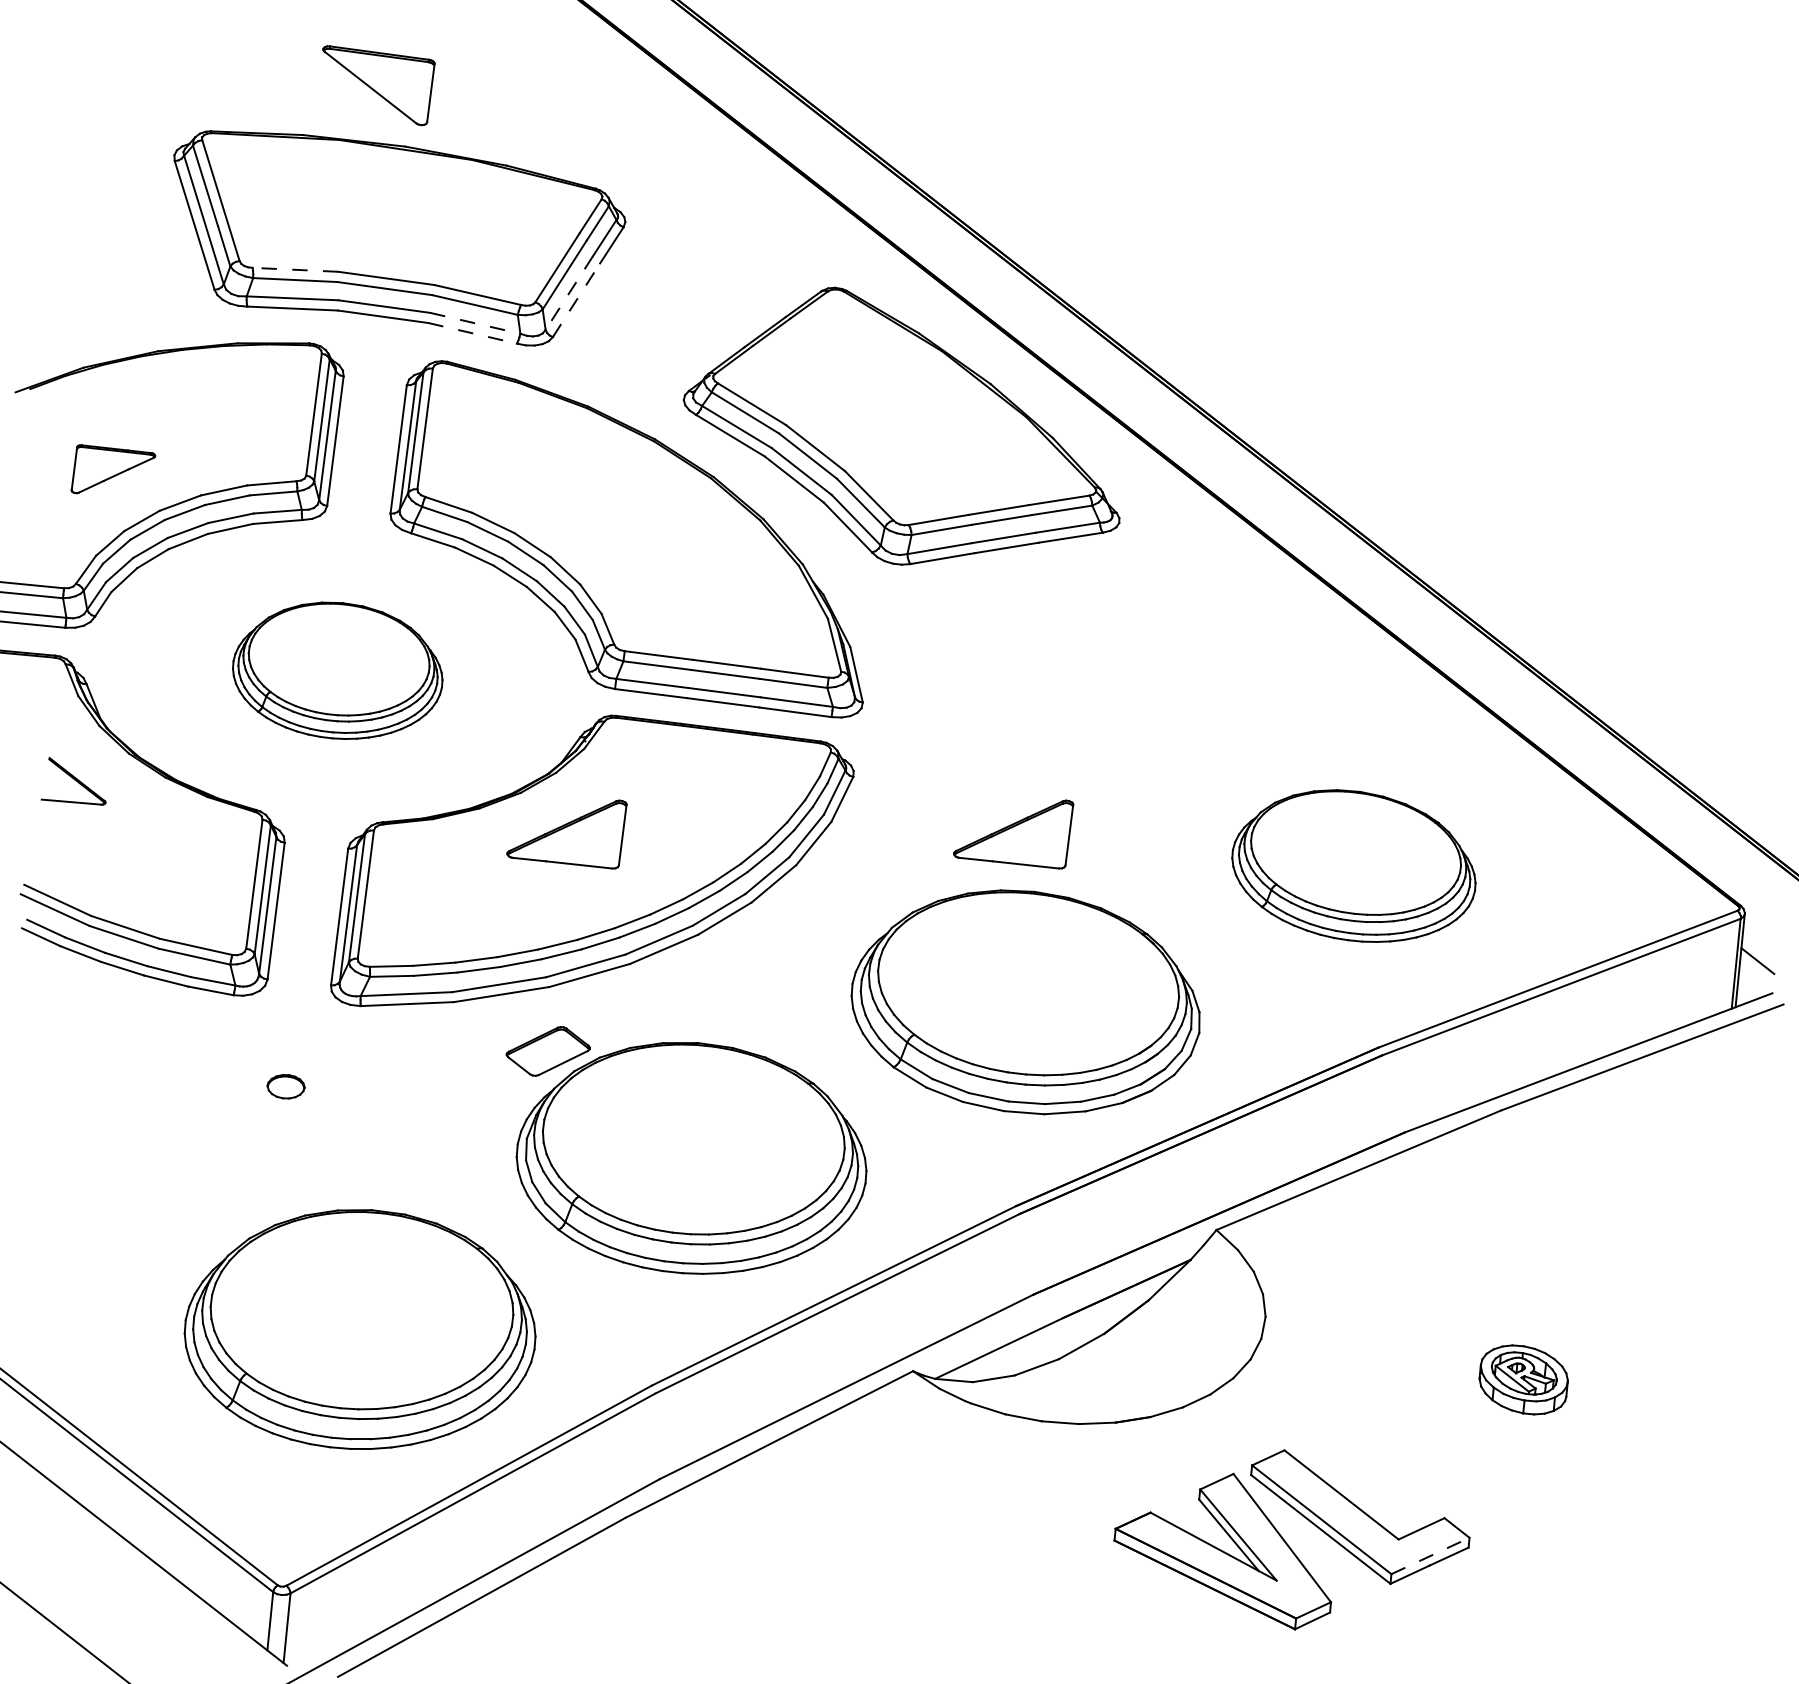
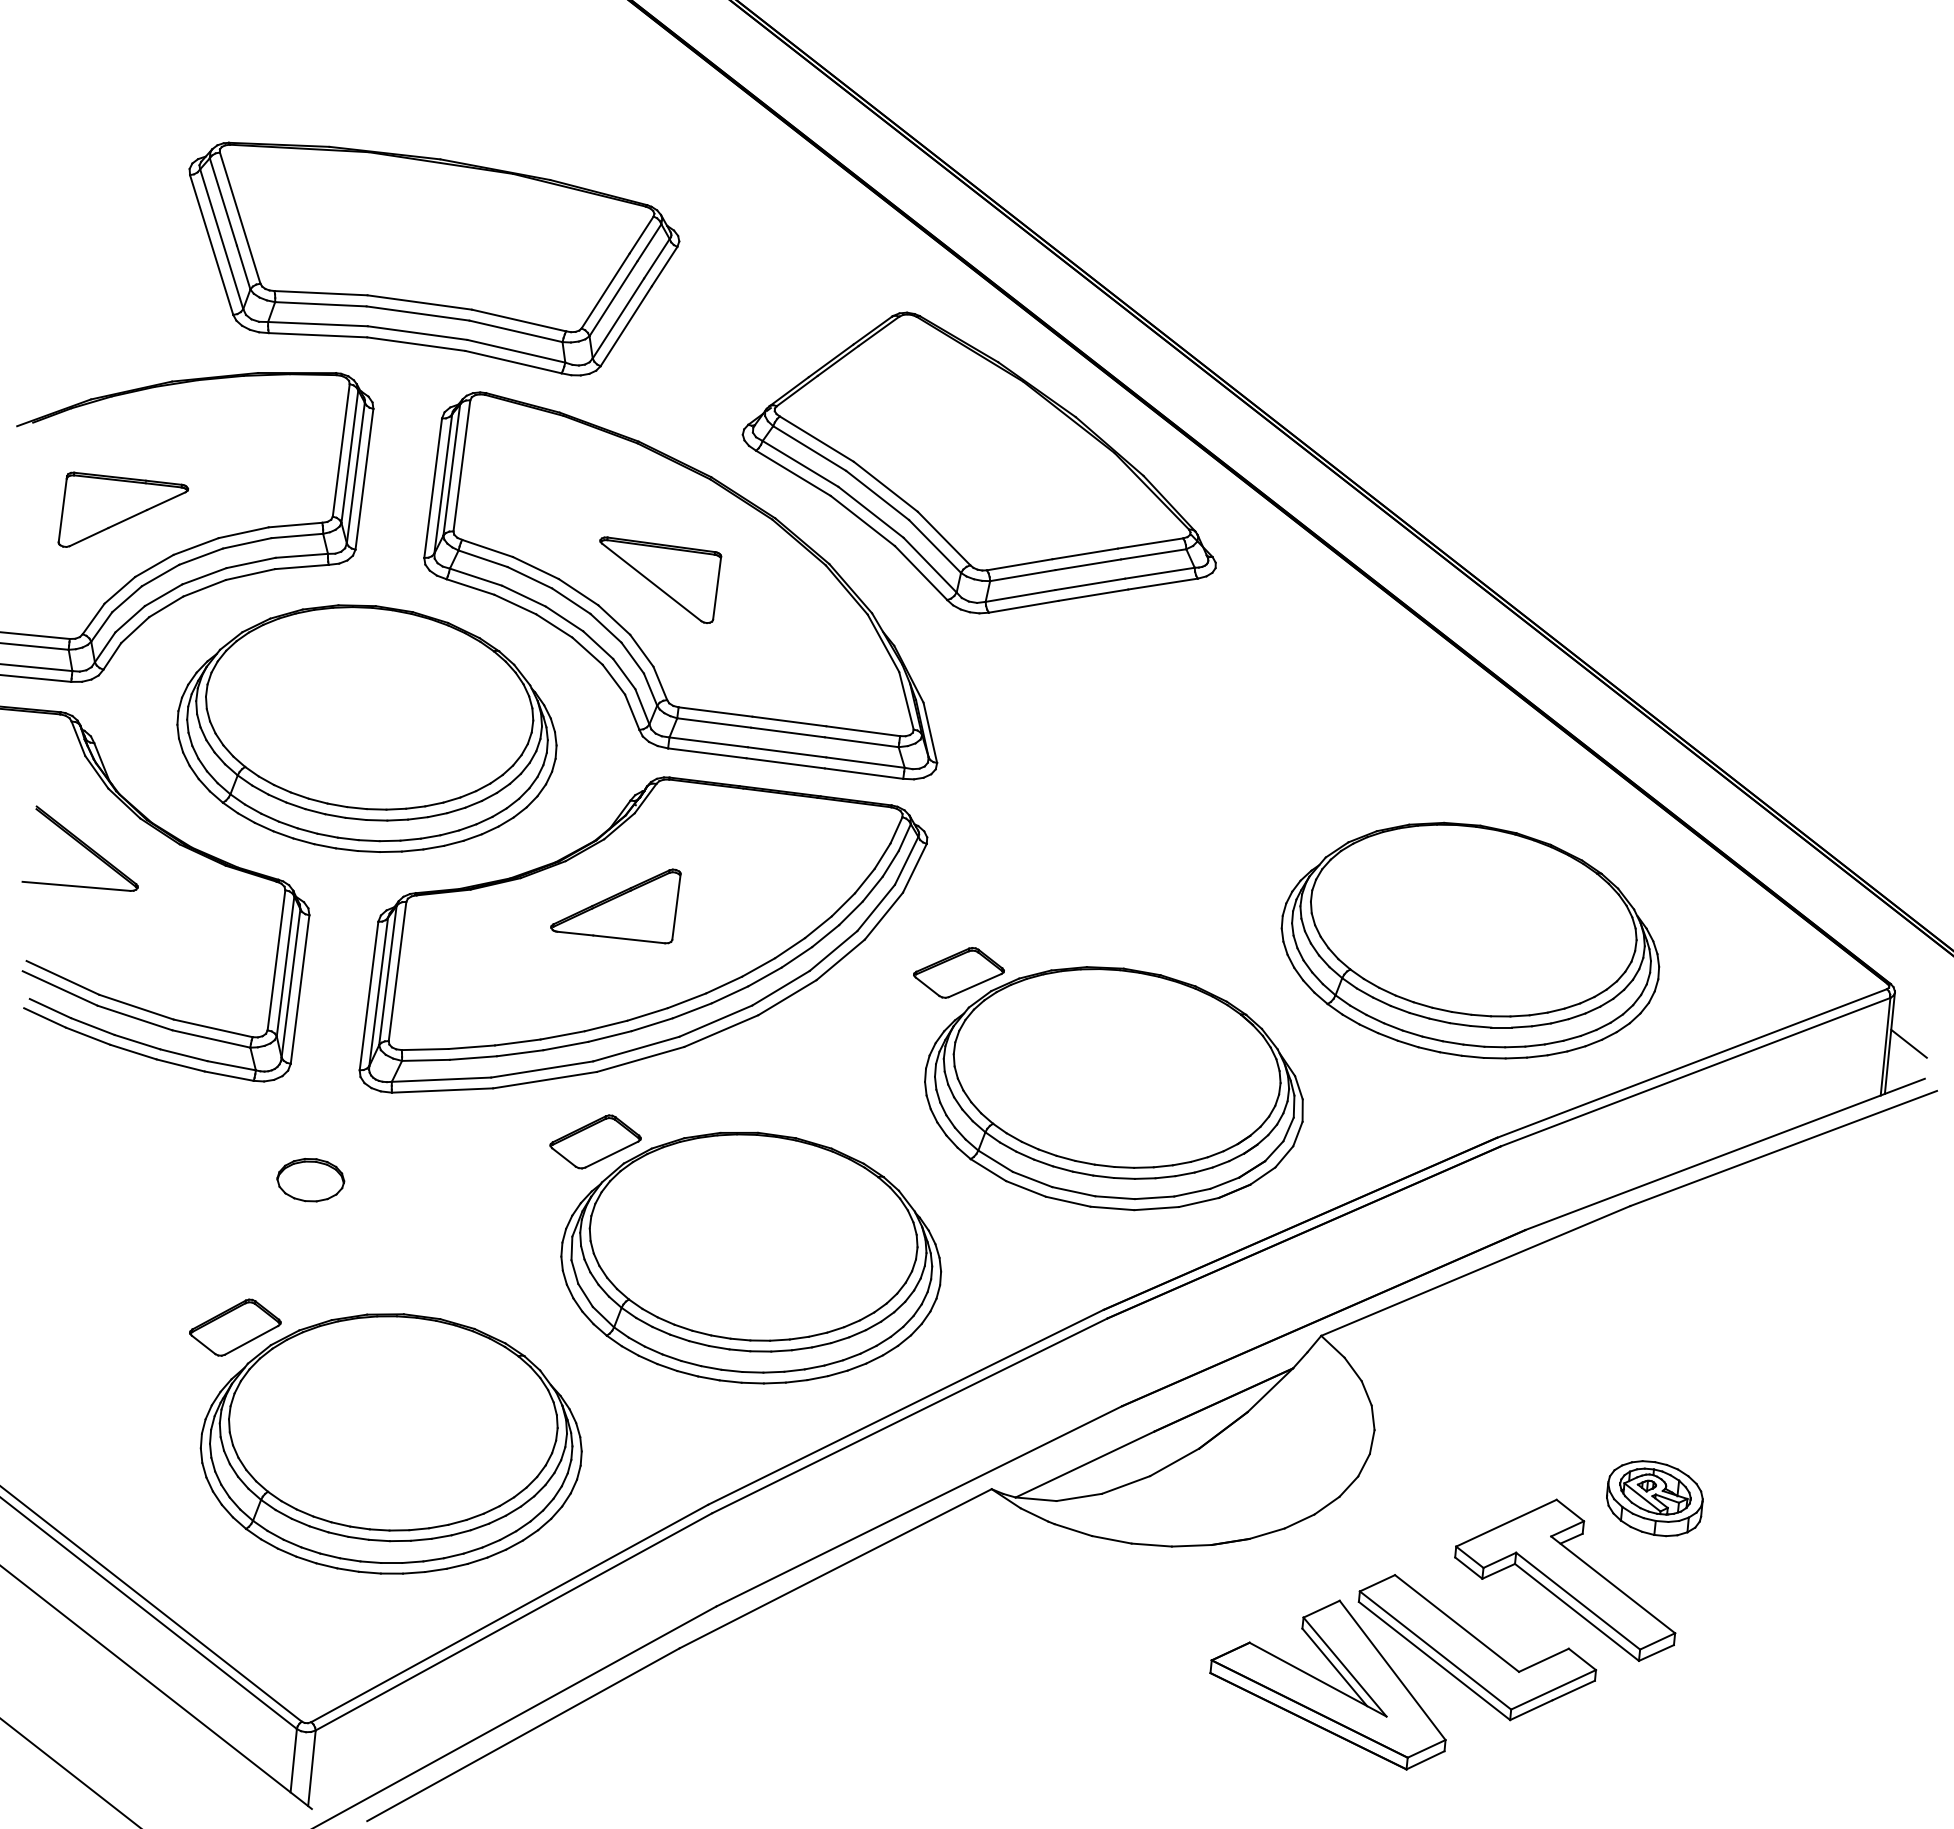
part: (378, 85) -> (660, 579), moved
line: (295, 270) -> (321, 293), dashed -> solid
line: (569, 293) -> (618, 318), dashed -> solid
line: (576, 299) -> (626, 325), dashed -> solid
line: (475, 323) -> (516, 351), dashed -> solid
line: (472, 333) -> (513, 362), dashed -> solid
part: (113, 469) -> (123, 509), size x1.43
part: (337, 670) -> (366, 728), size x1.67
part: (72, 781) -> (79, 848), size x1.67
part: (1013, 834) -> (1100, 906), removed
part: (1353, 865) -> (1470, 940), size x1.43
part: (882, 895) -> (958, 972), added
part: (285, 1086) -> (310, 1180), size x1.67
part: (216, 1222) -> (235, 1327), added
part: (1441, 1454) -> (1565, 1579), added
line: (1430, 1555) -> (1553, 1689), dashed -> solid

